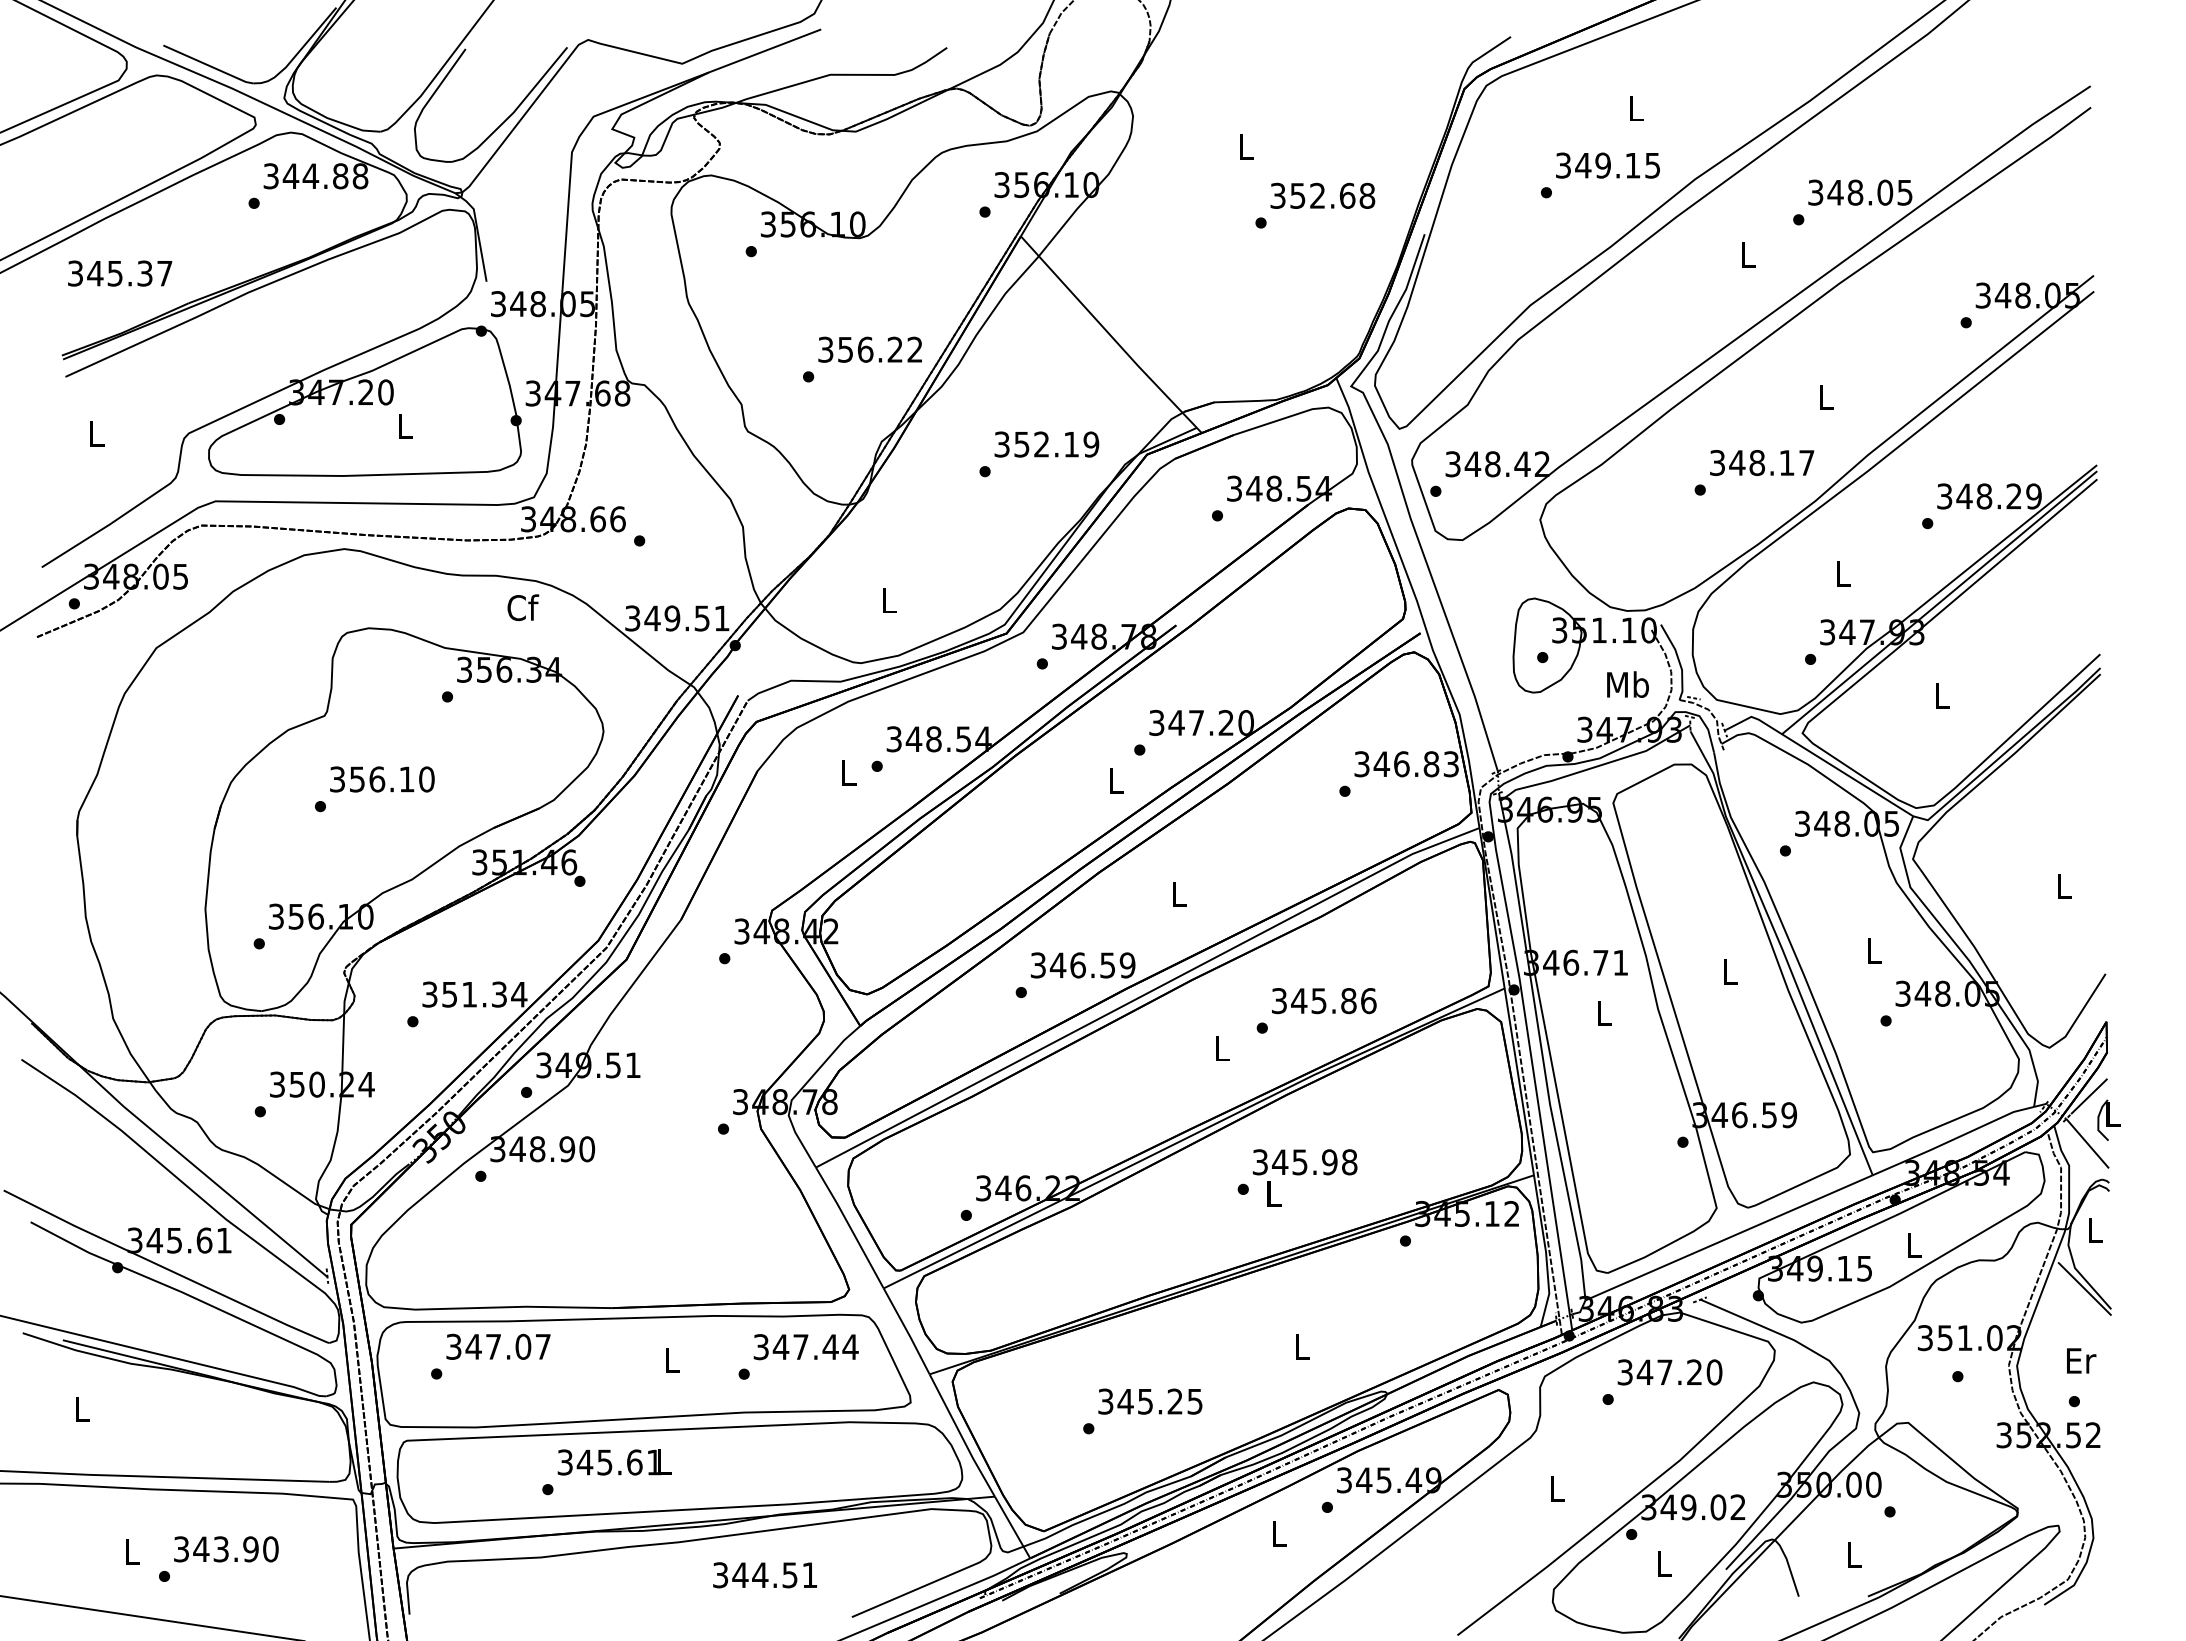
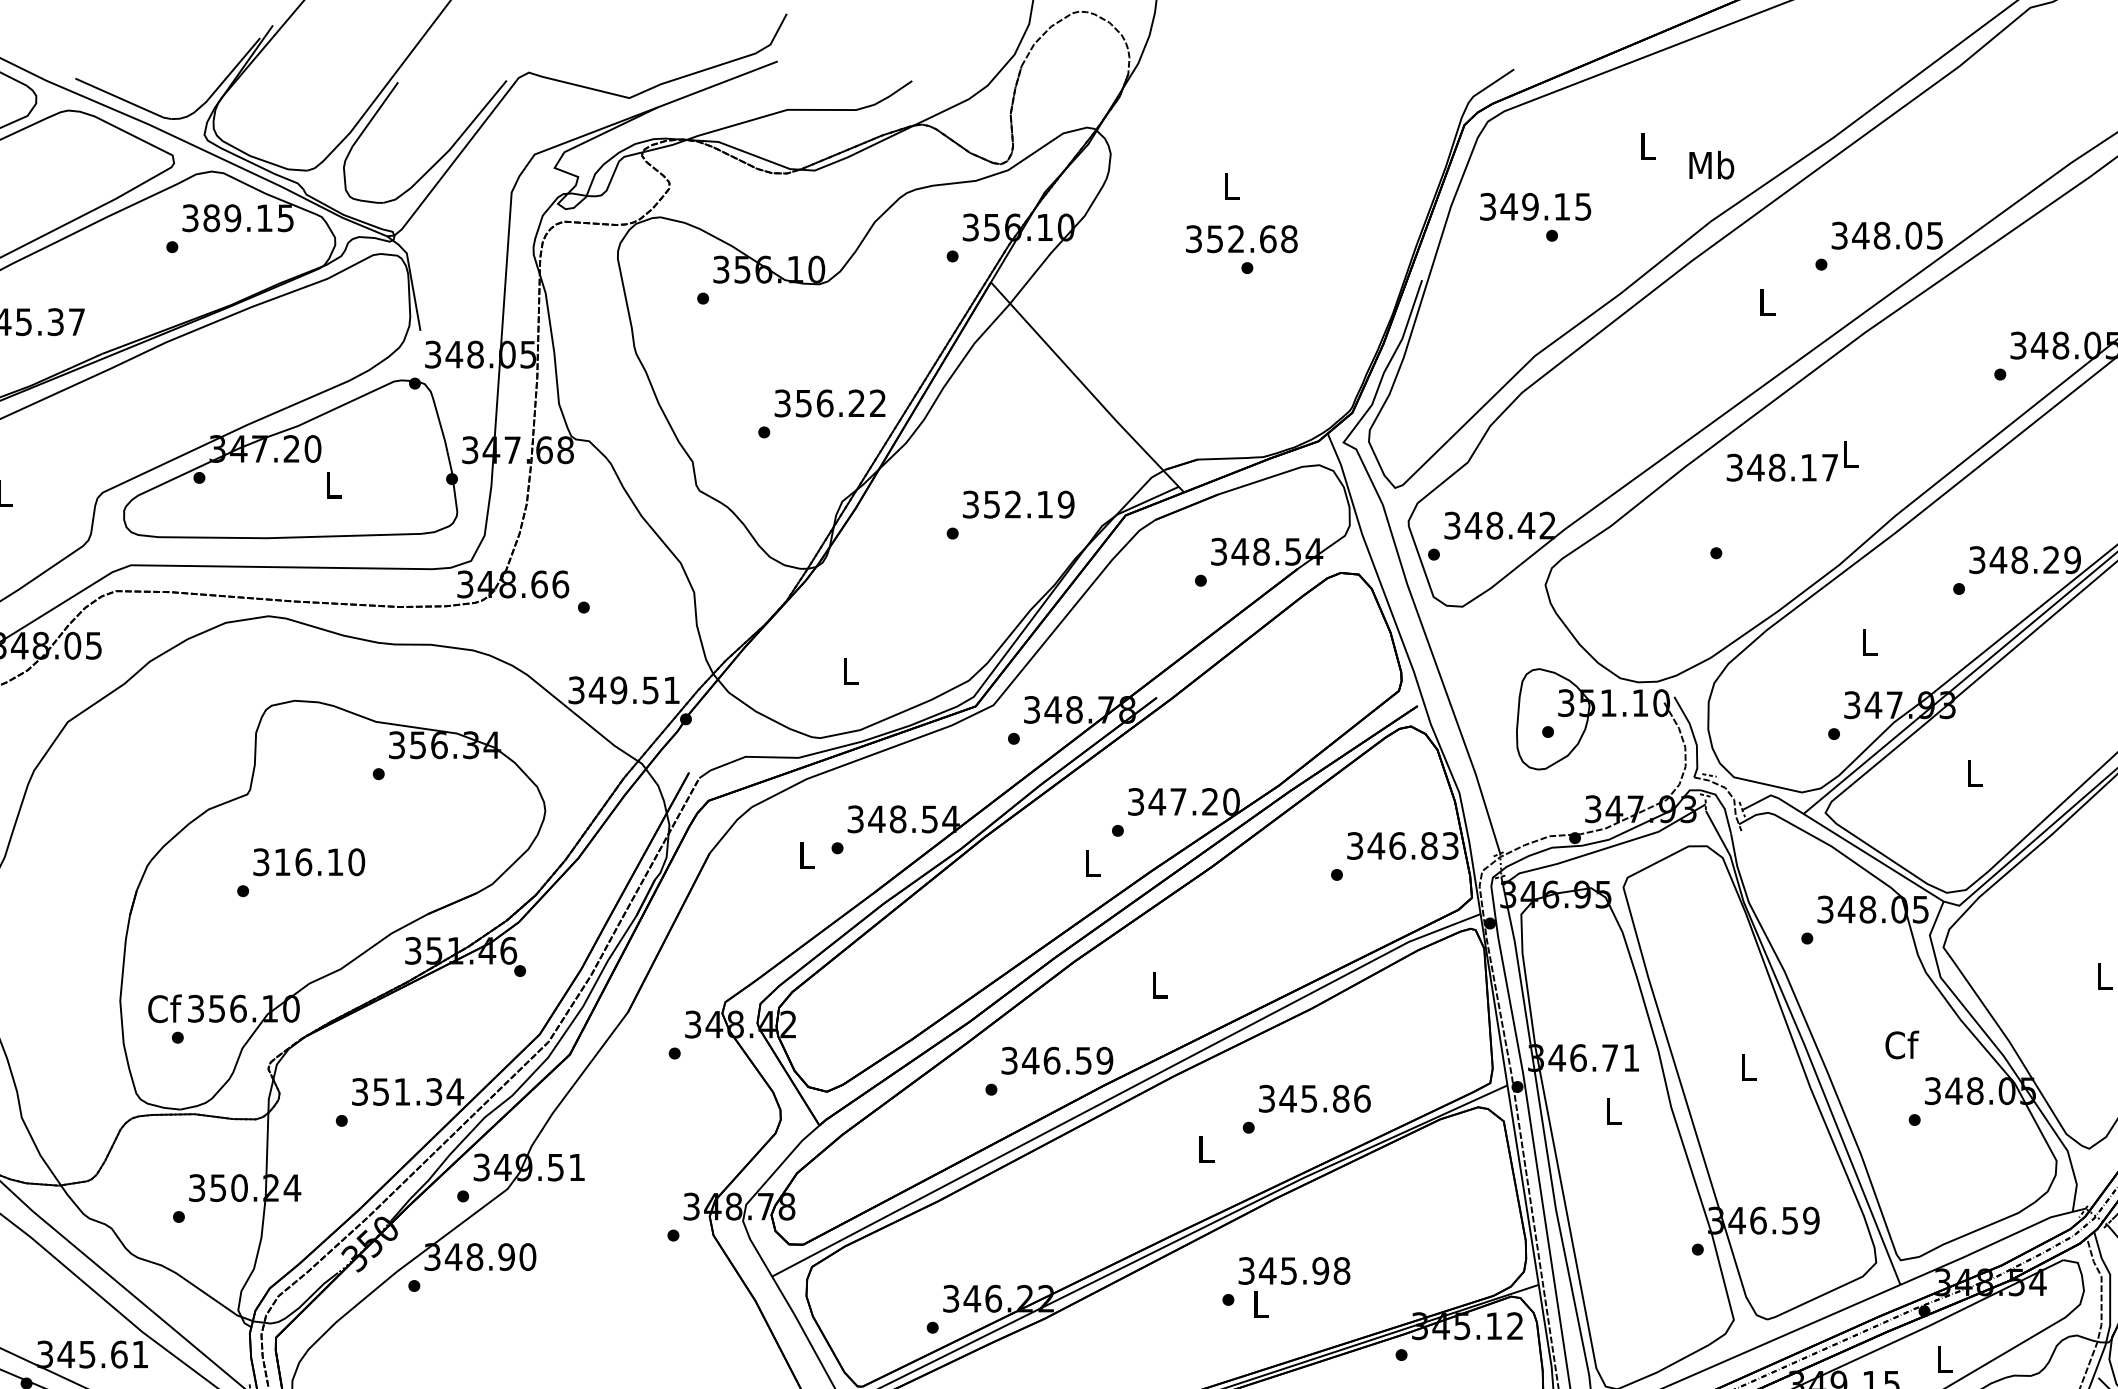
text: (1607, 165) -> (1535, 206), moved
text: (325, 176) -> (248, 218), 344.88 -> 389.15
text: (1322, 195) -> (1241, 238), moved
text: (1762, 462) -> (1782, 467), moved
text: (523, 607) -> (165, 1008), moved
text: (1627, 684) -> (1711, 165), moved
text: (357, 779) -> (282, 862), 356.10 -> 316.10
text: (1874, 950) -> (1902, 1044), L -> Cf

